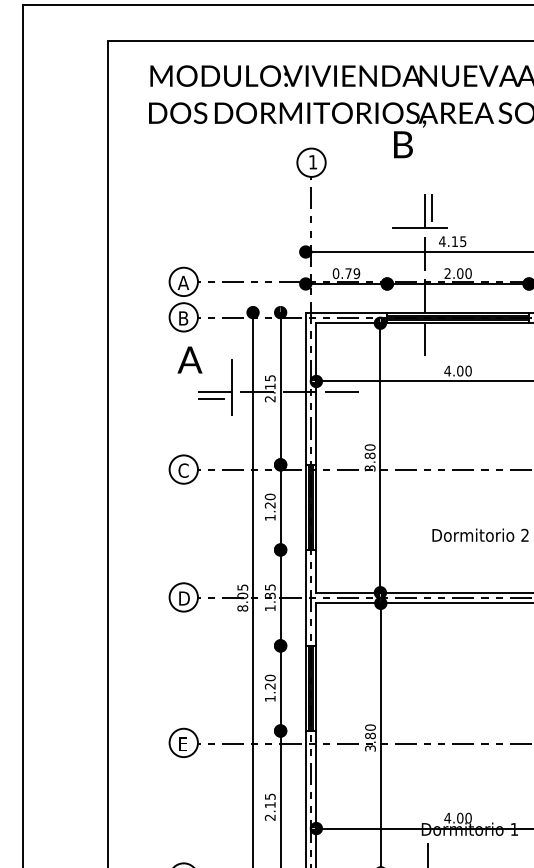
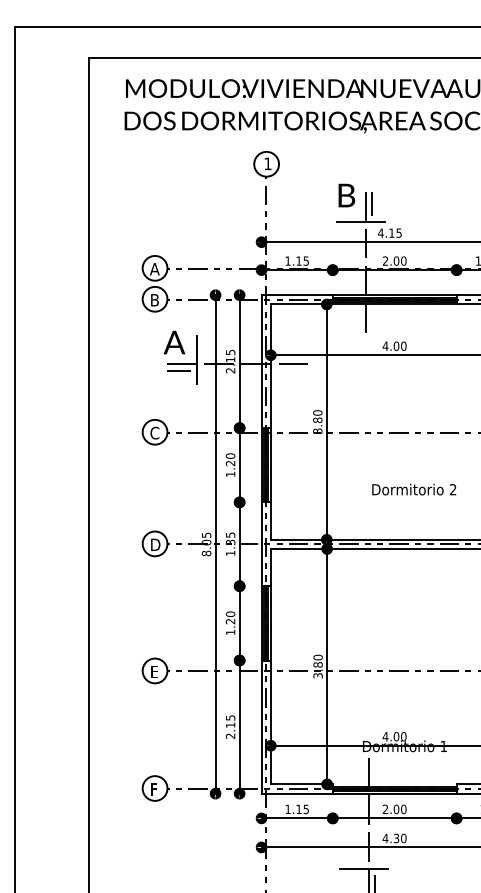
text: (402, 144) -> (346, 195), moved
text: (346, 272) -> (297, 260), 0.79 -> 1.15
text: (190, 359) -> (174, 342), moved

